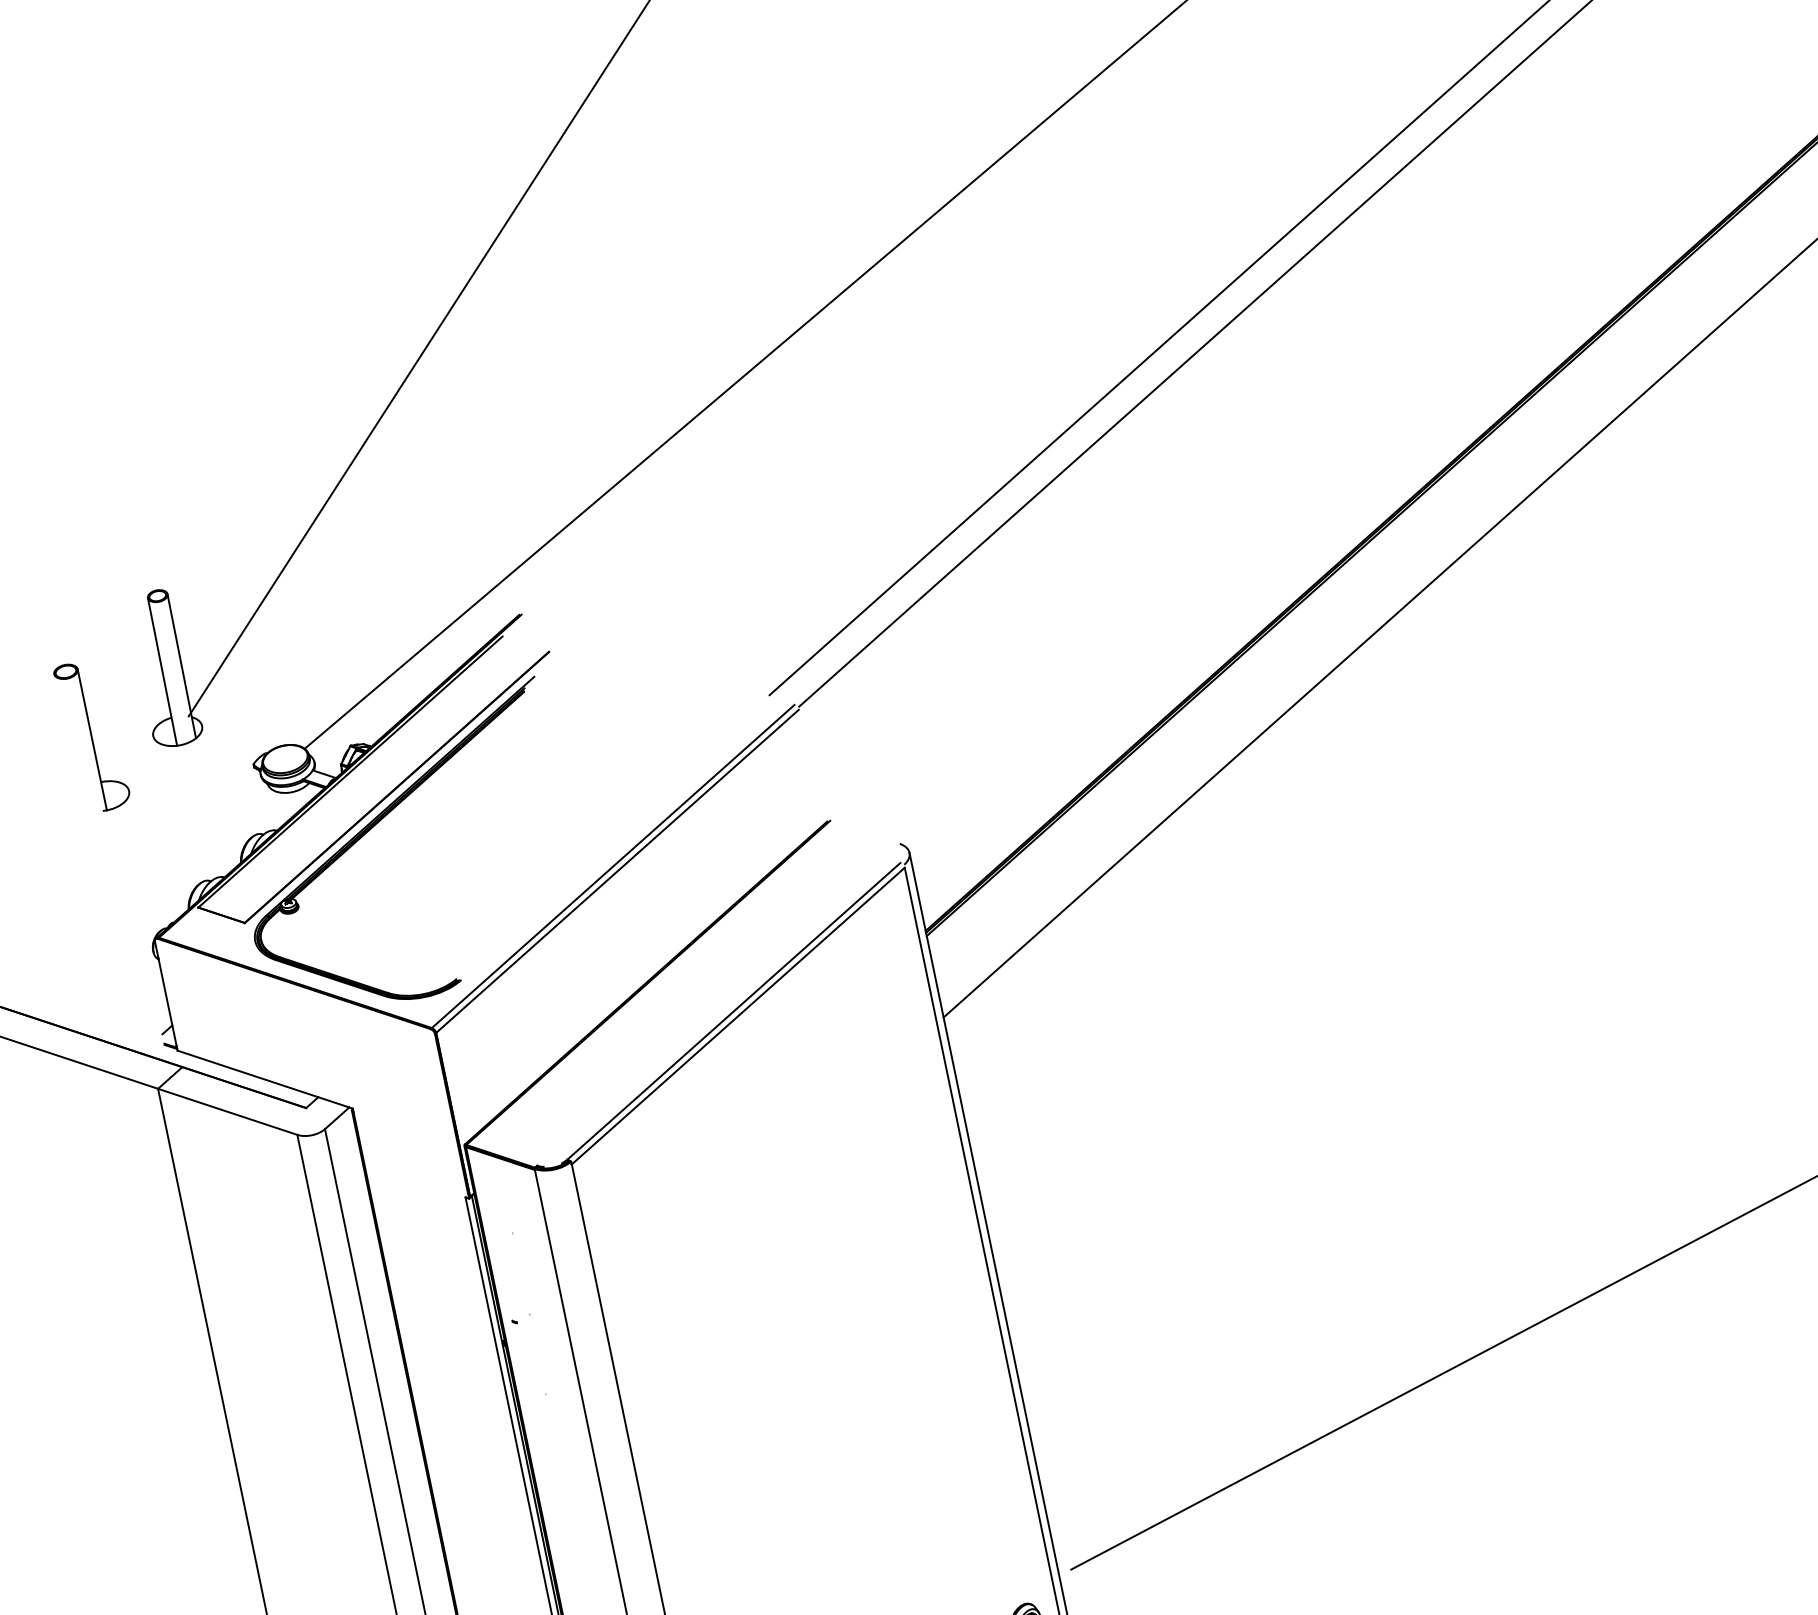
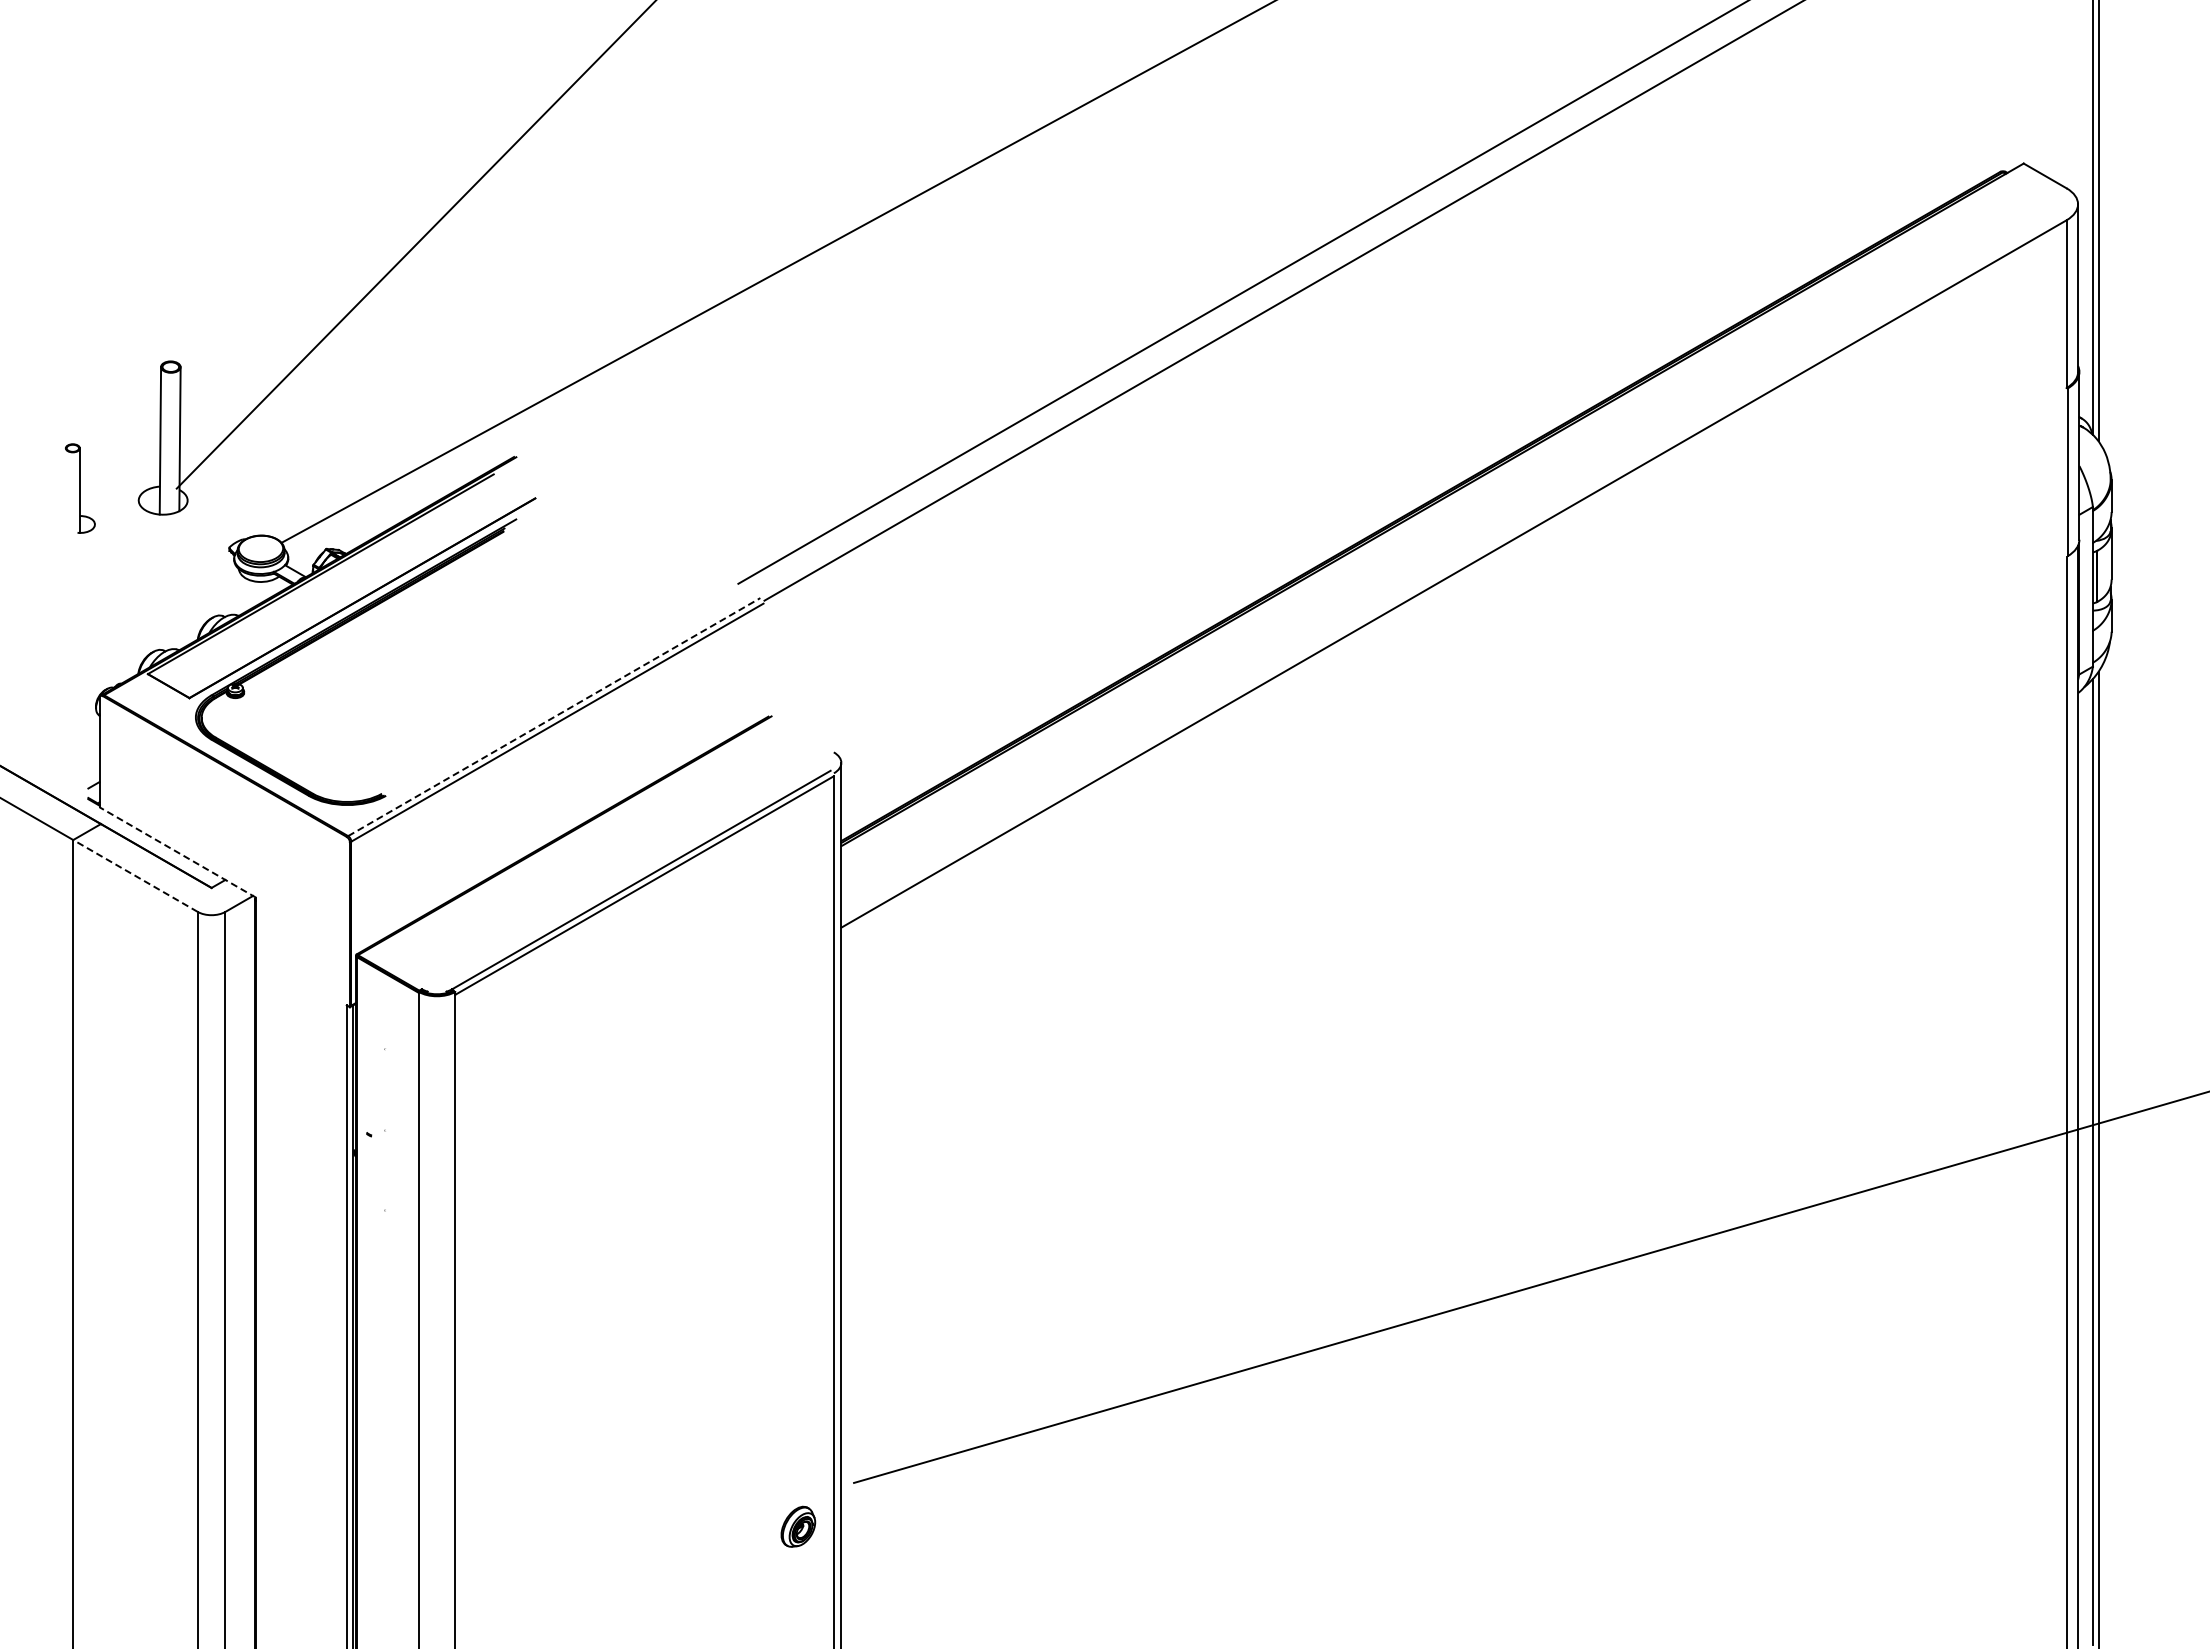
part: (92, 736) -> (80, 488), size x0.6
line: (613, 866) -> (554, 717), solid -> dashed
line: (264, 1079) -> (177, 852), solid -> dashed
line: (227, 1111) -> (135, 875), solid -> dashed

